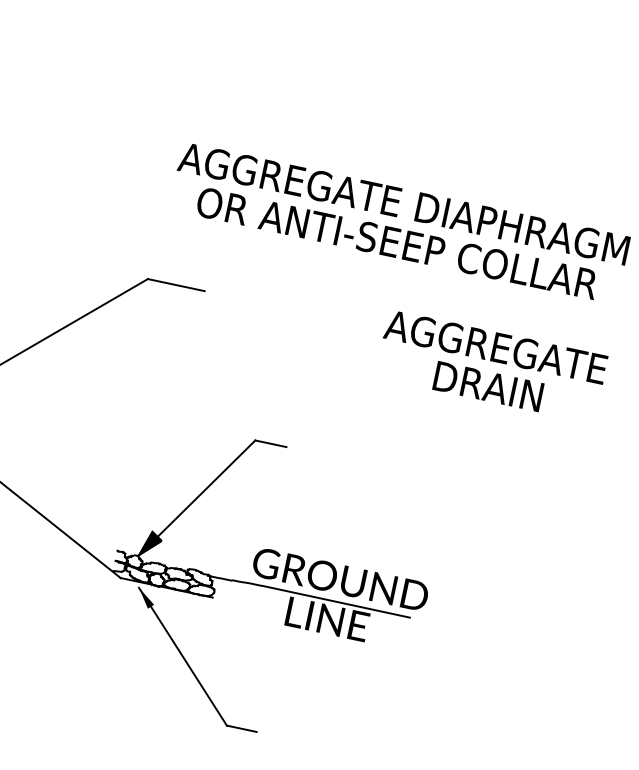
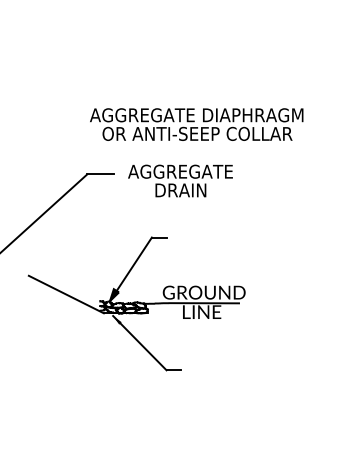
text: (491, 365) -> (180, 180), moved

